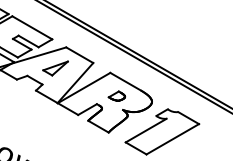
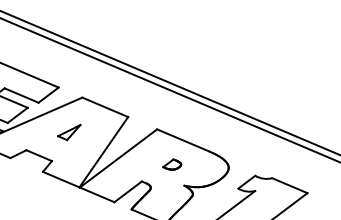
part: (55, 68) -> (69, 133), size x0.6
part: (116, 95) -> (171, 163), size x0.7

